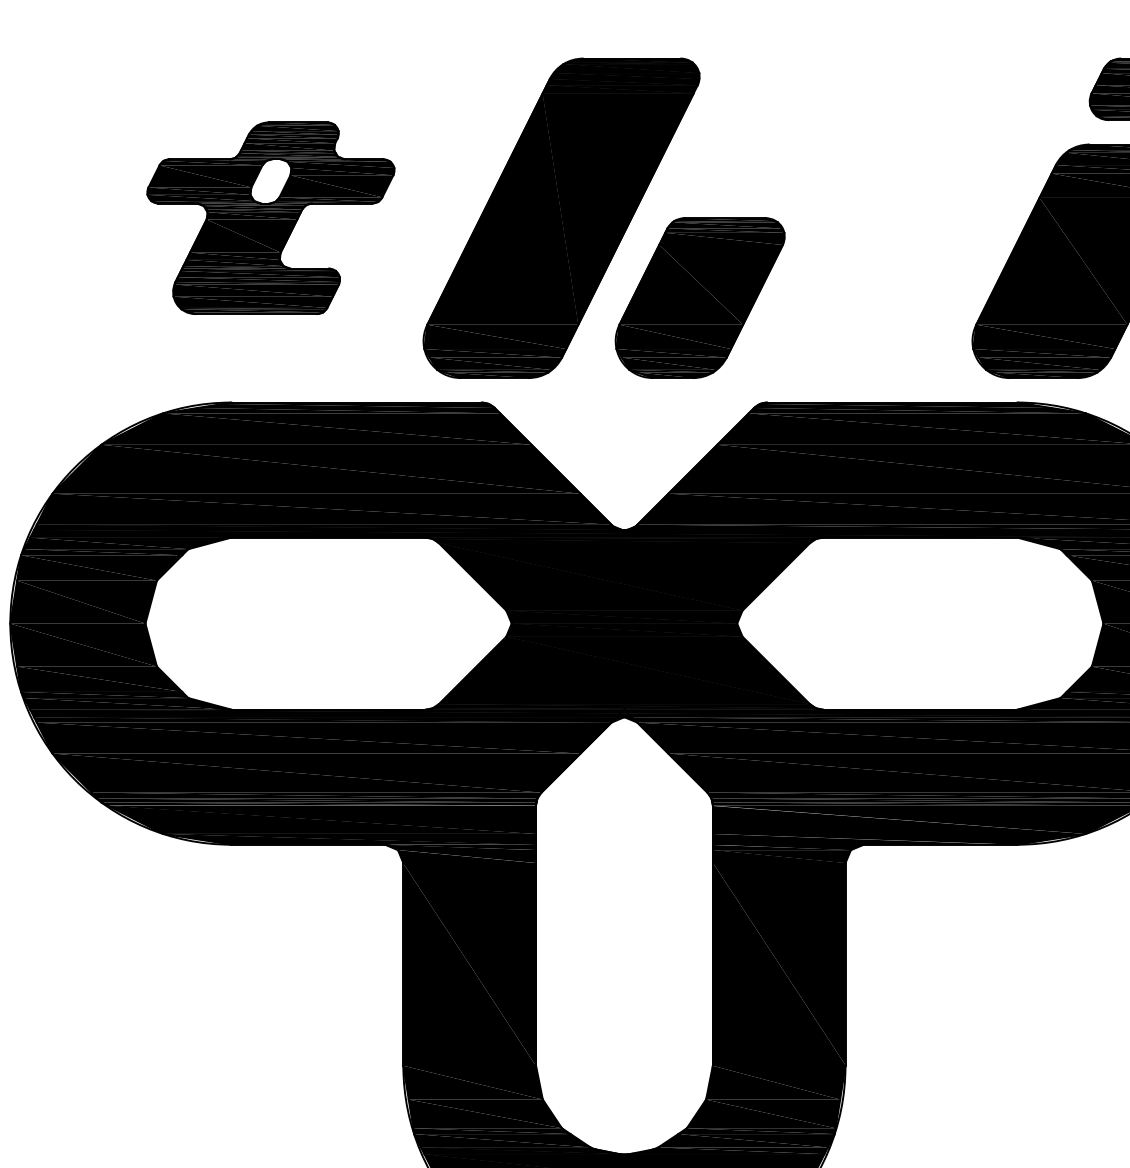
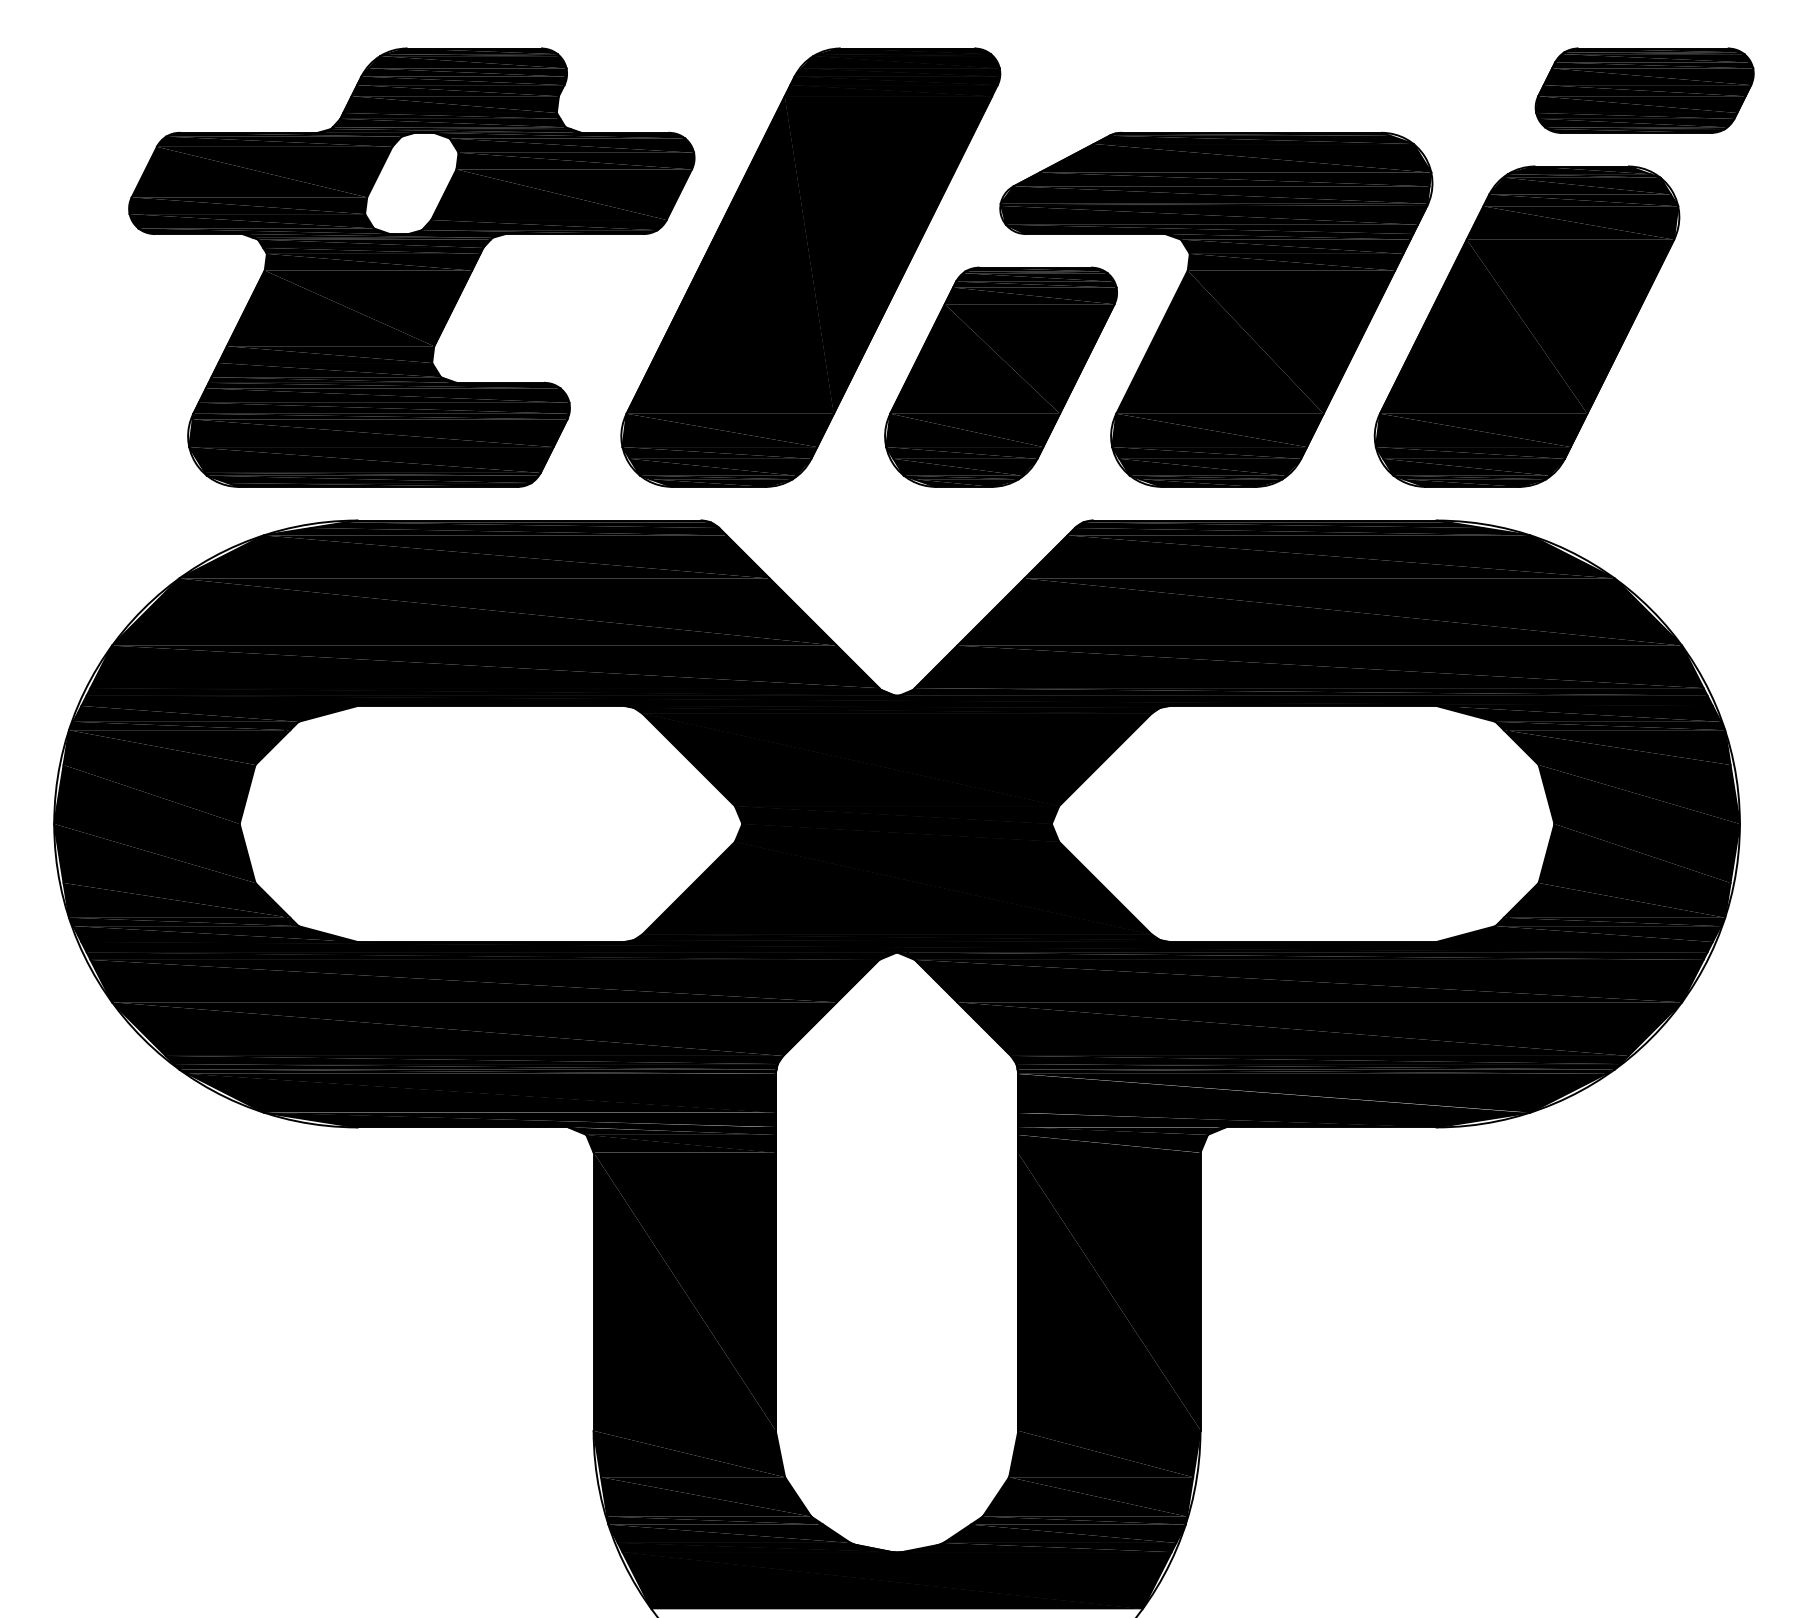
part: (270, 218) -> (411, 267), size x1.67
part: (857, 248) -> (1216, 309), added

